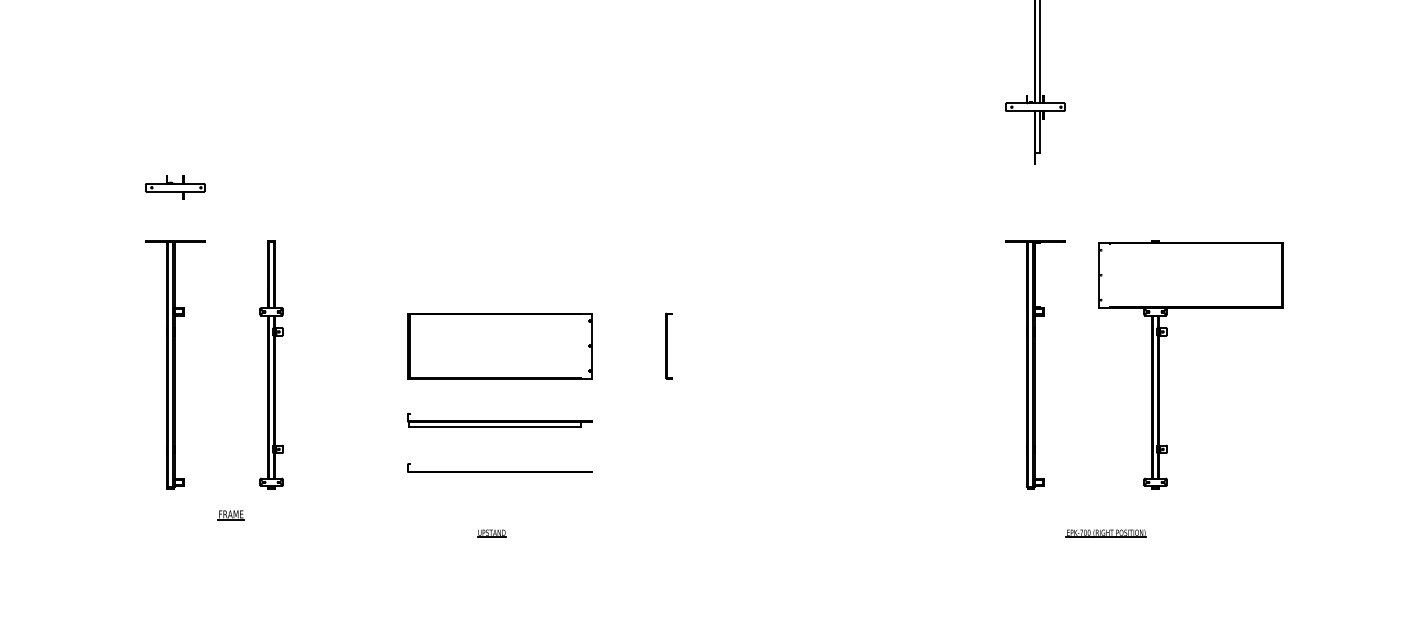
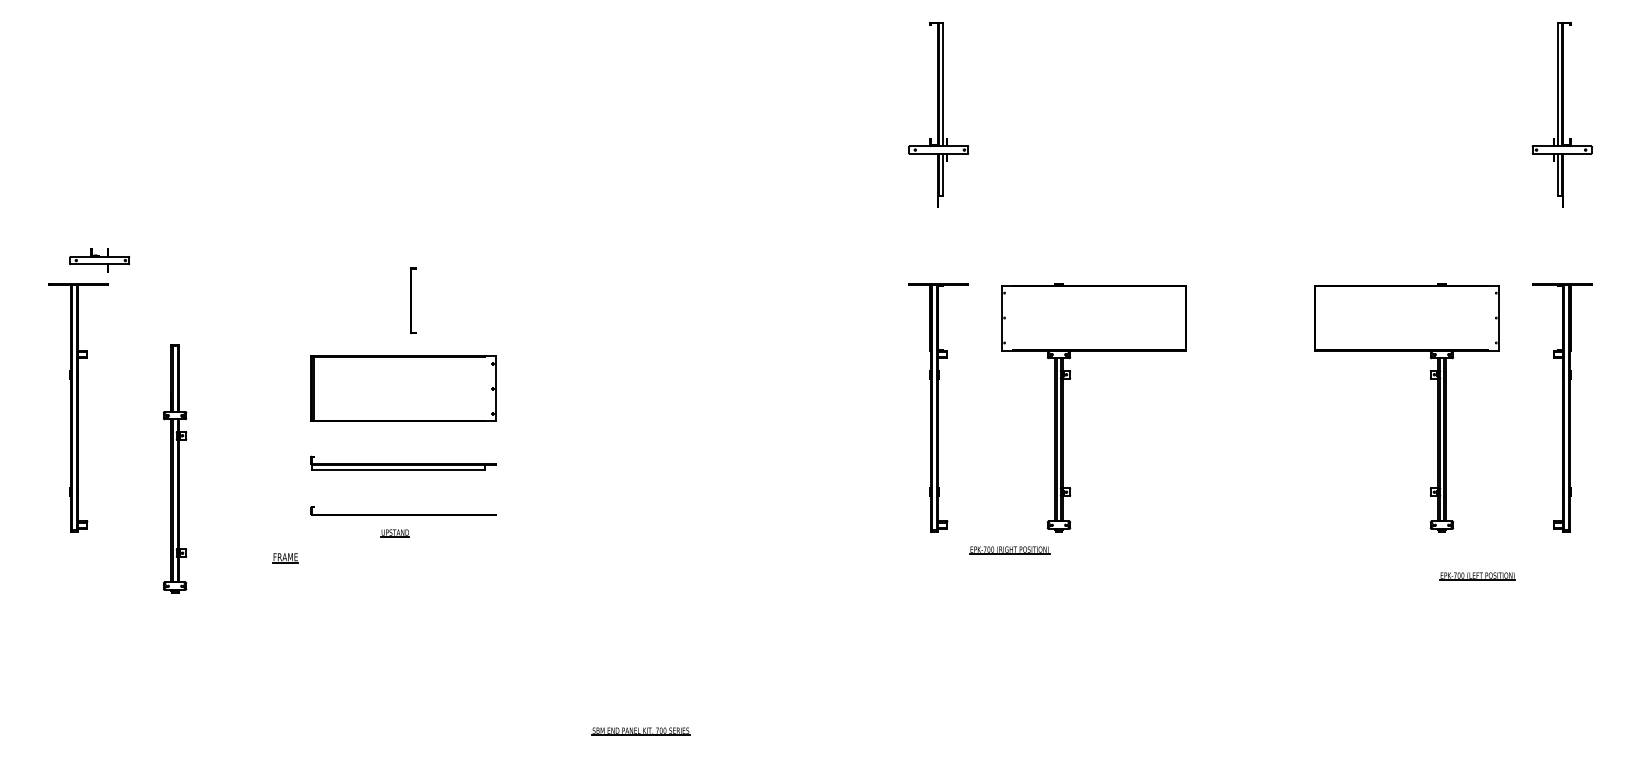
part: (175, 187) -> (99, 260), moved
part: (669, 345) -> (413, 300), moved
part: (271, 364) -> (174, 468), moved
part: (231, 515) -> (285, 558), moved
part: (491, 533) -> (394, 533), moved
part: (1106, 533) -> (1009, 550), moved

